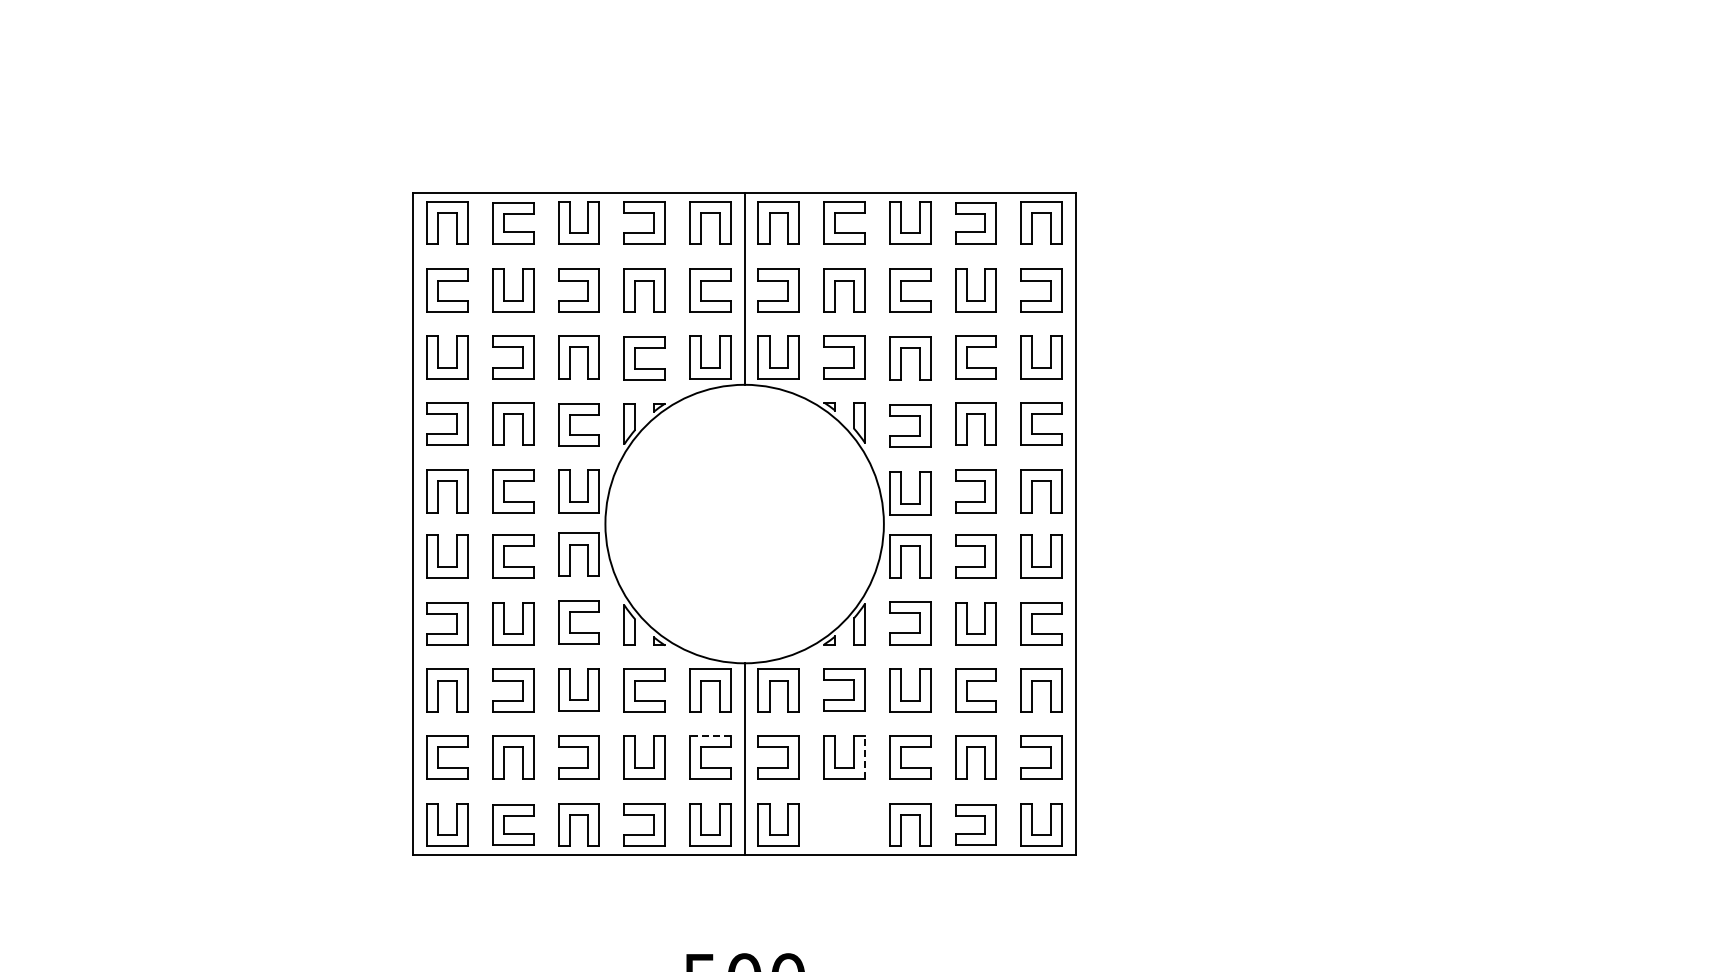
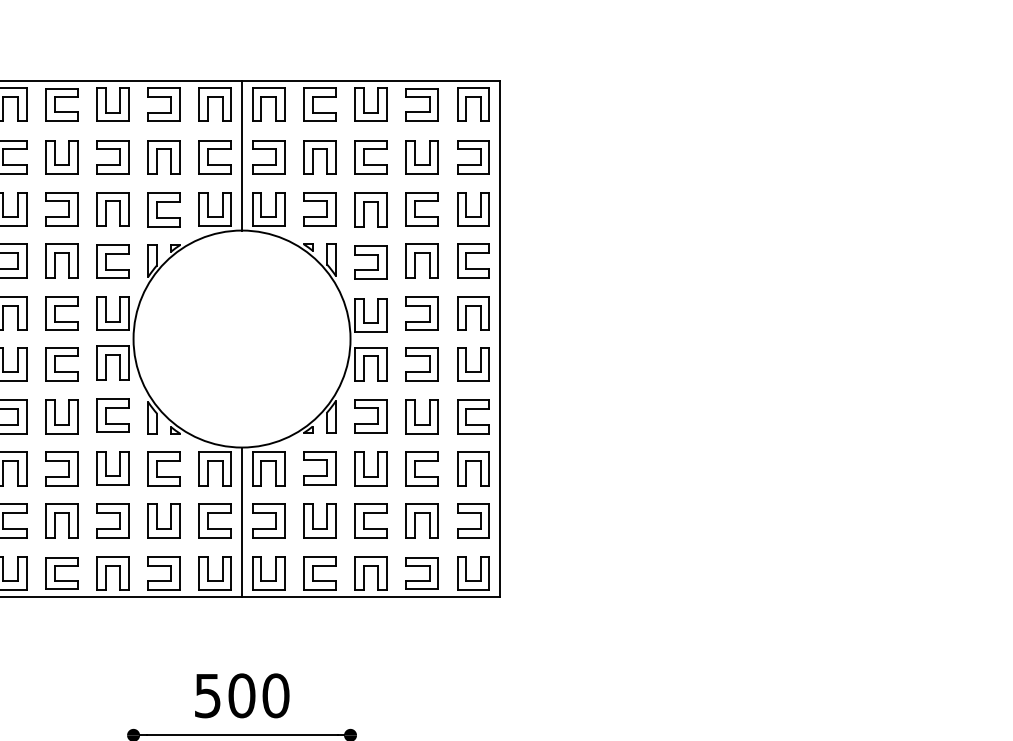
line: (709, 736) -> (214, 504), dashed -> solid
line: (865, 756) -> (336, 520), dashed -> solid
part: (844, 815) -> (319, 566), added

